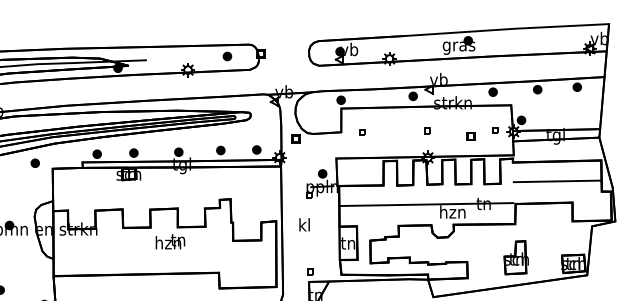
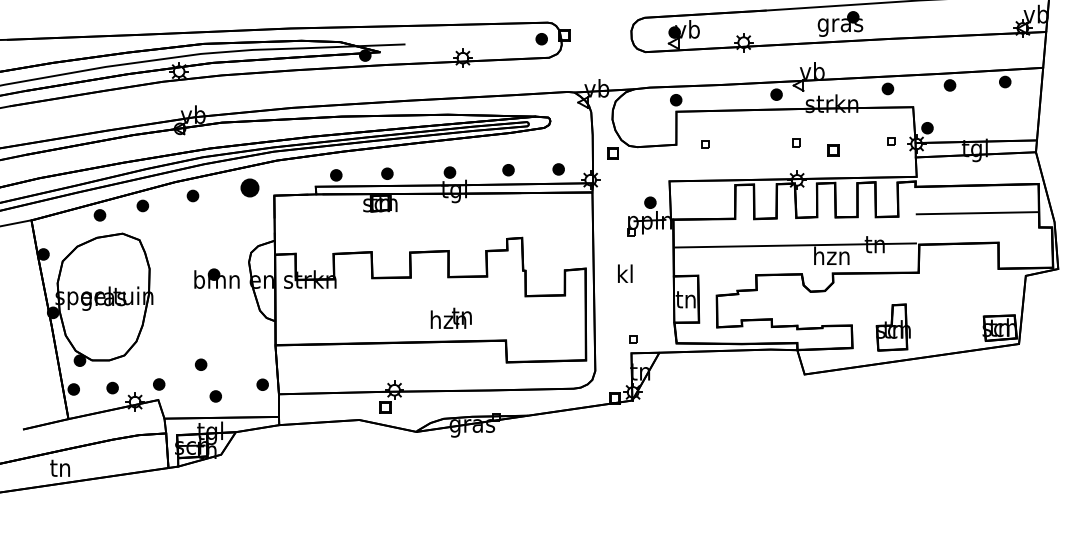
part: (227, 56) -> (541, 39), moved
part: (470, 136) -> (833, 150), moved
part: (34, 162) -> (249, 187), size x1.6
text: (169, 241) -> (450, 317), moved
part: (515, 257) -> (892, 327), moved

